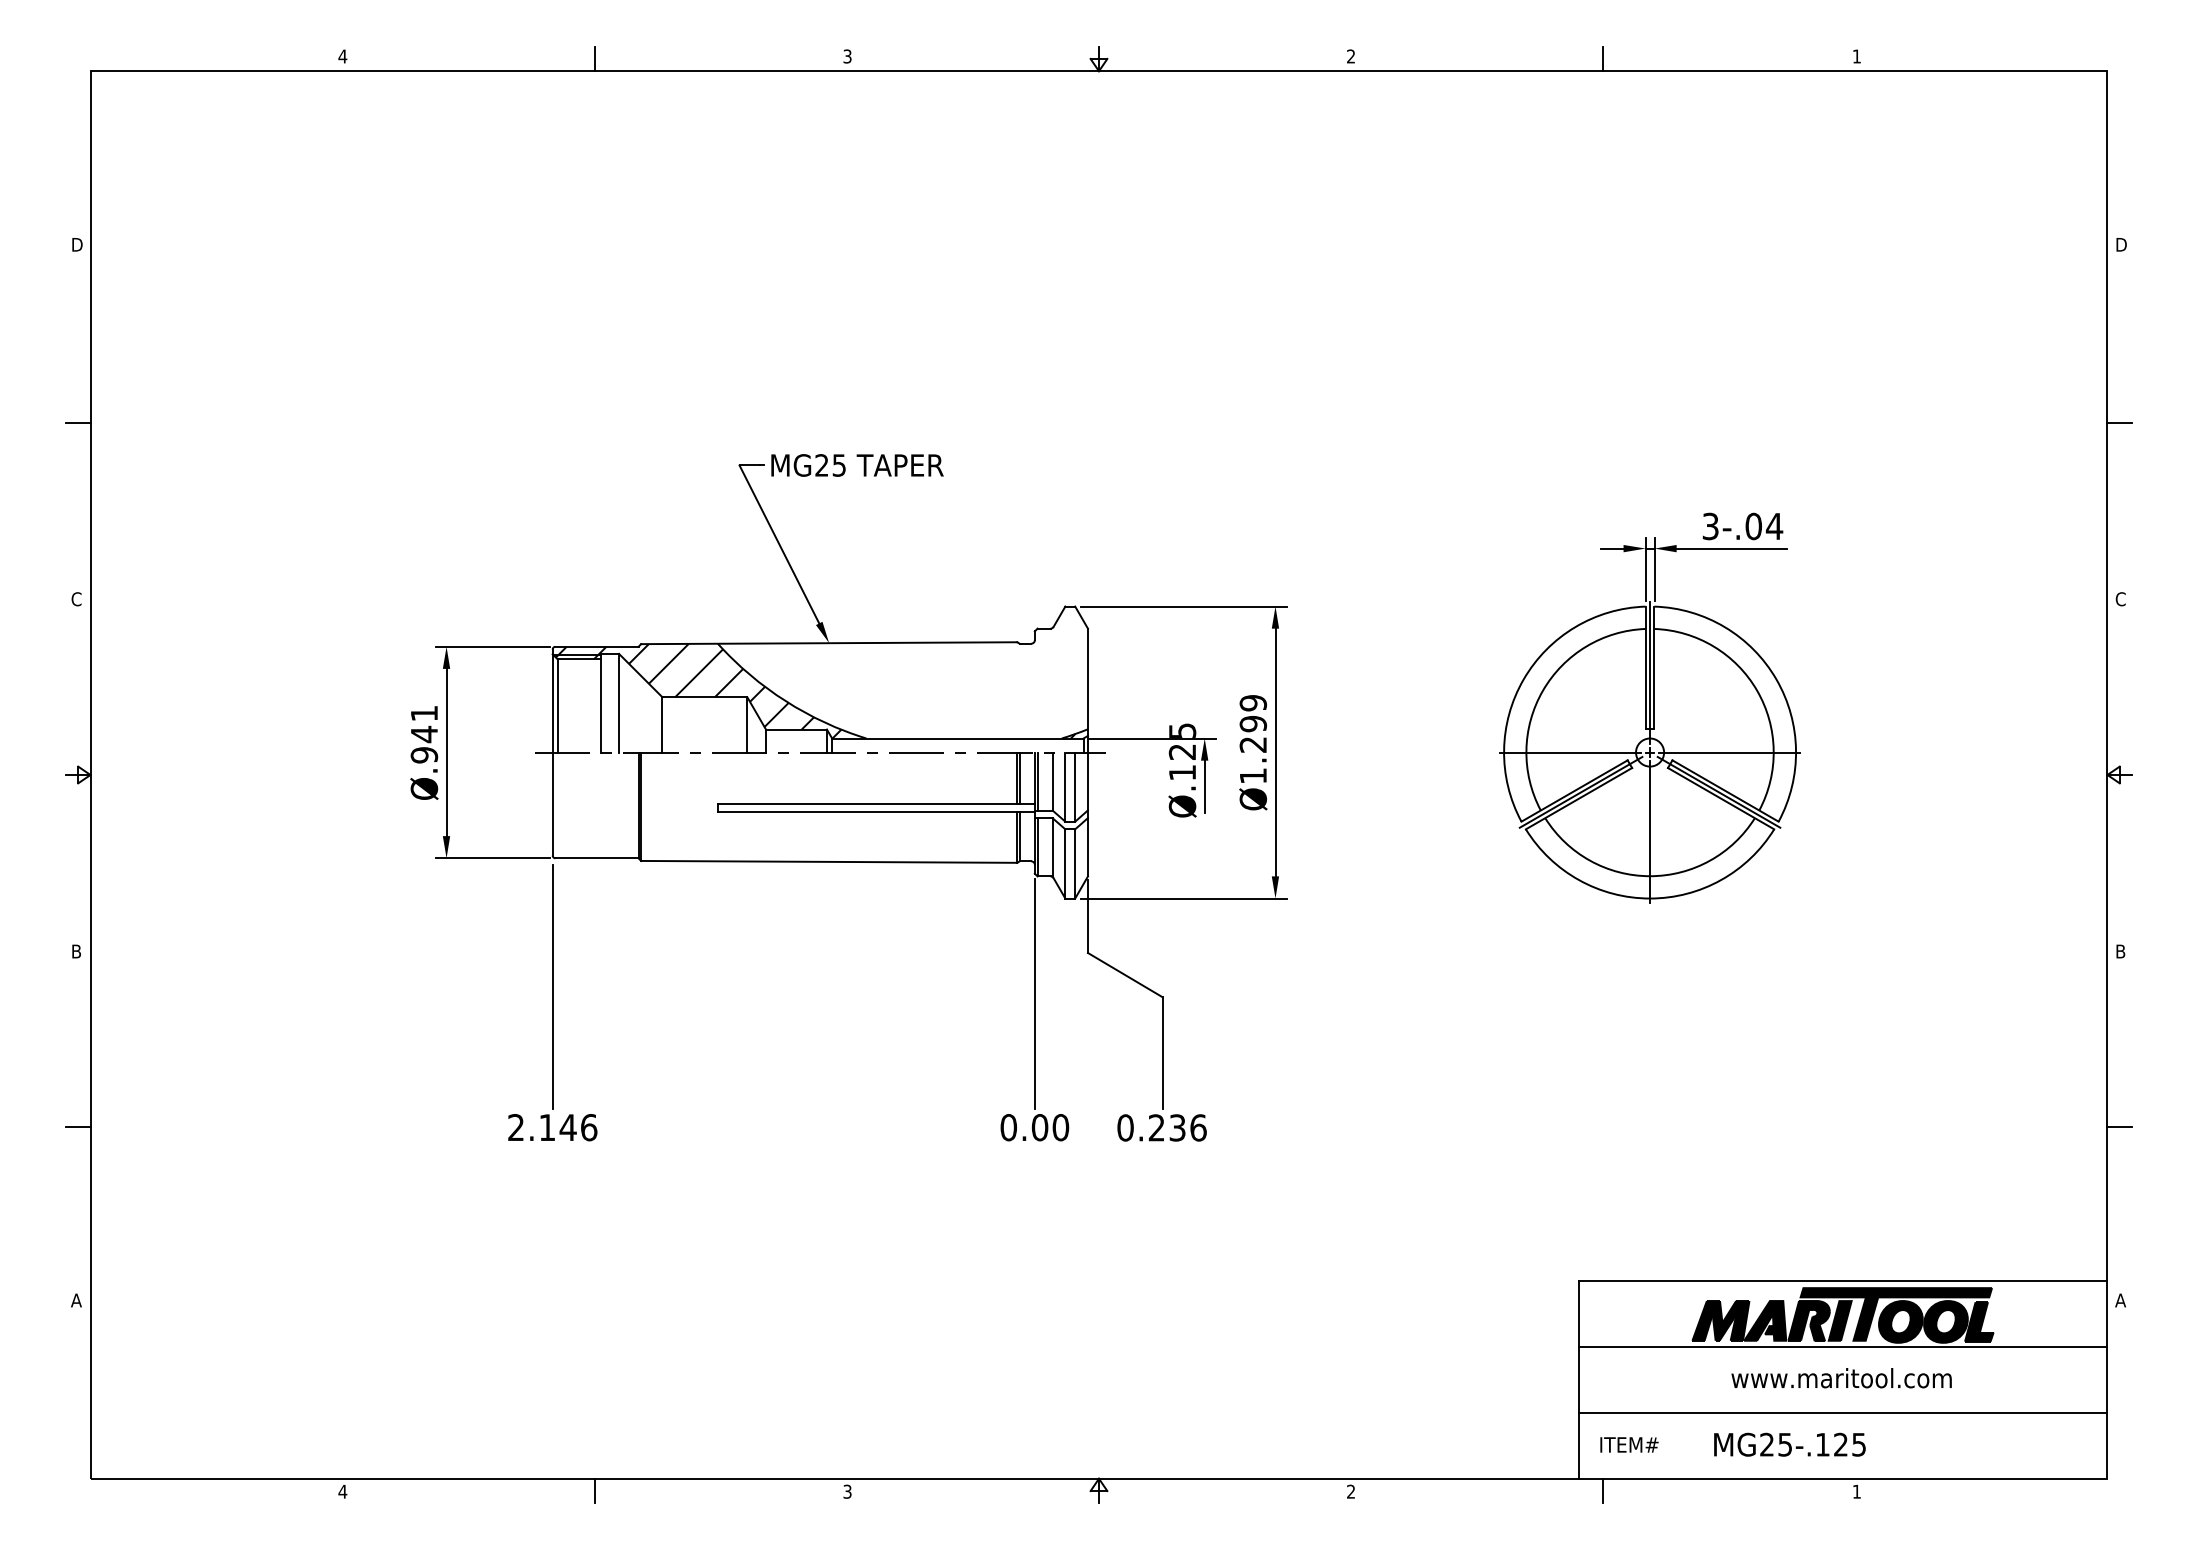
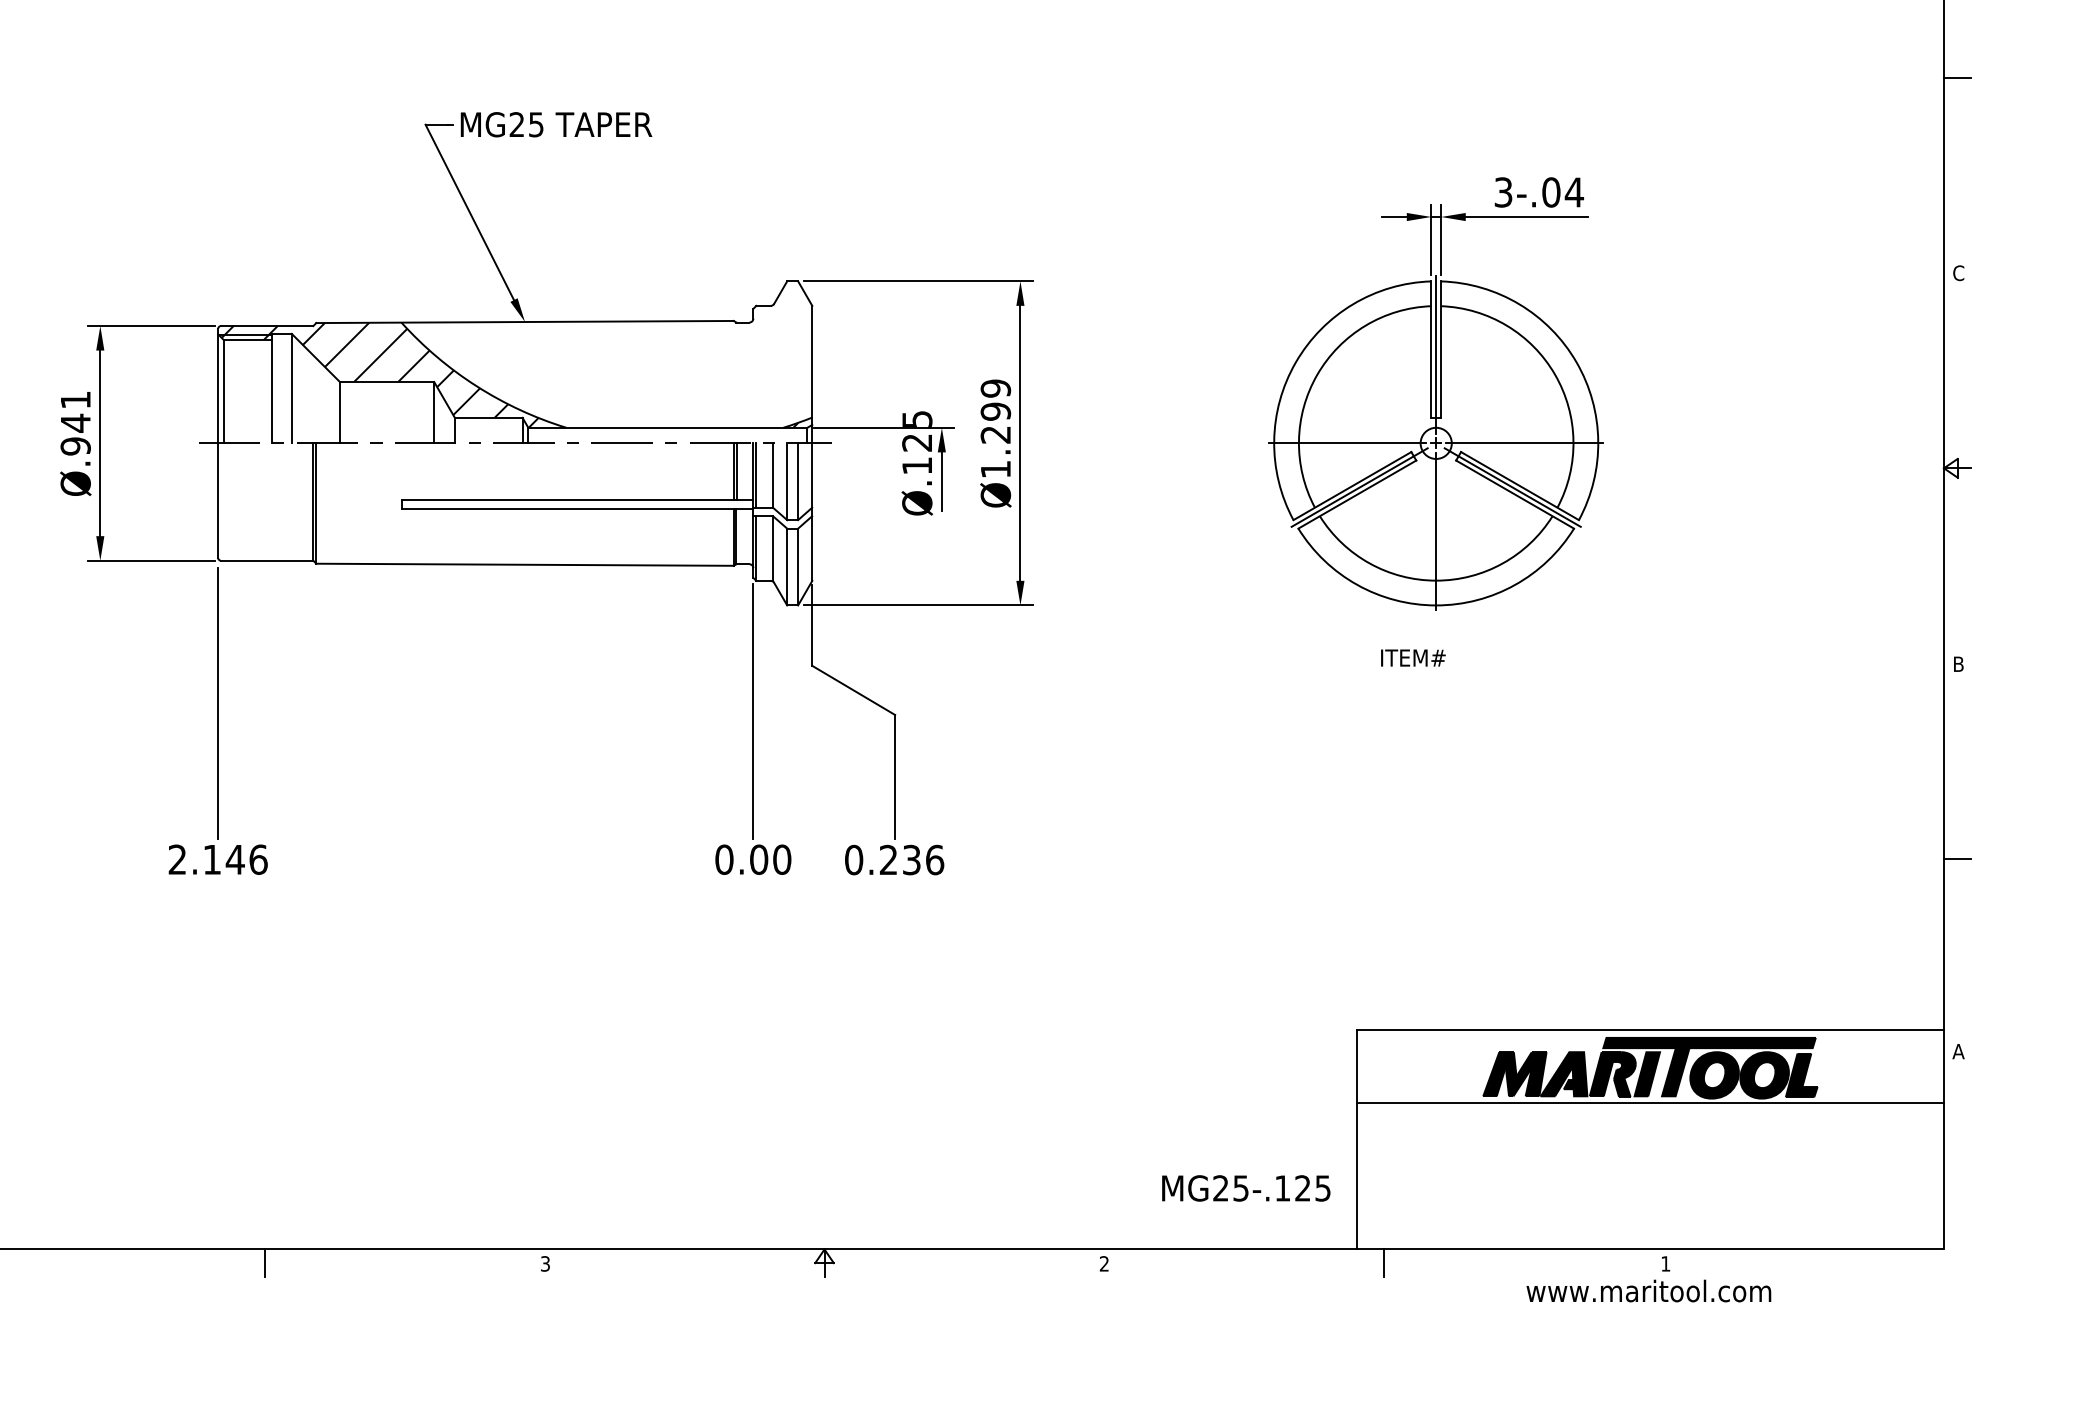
text: (1841, 1378) -> (1648, 1291), moved
line: (1842, 1412) -> (1649, 1175), removed
text: (1629, 1444) -> (1413, 657), moved
text: (1789, 1444) -> (1245, 1188), moved

